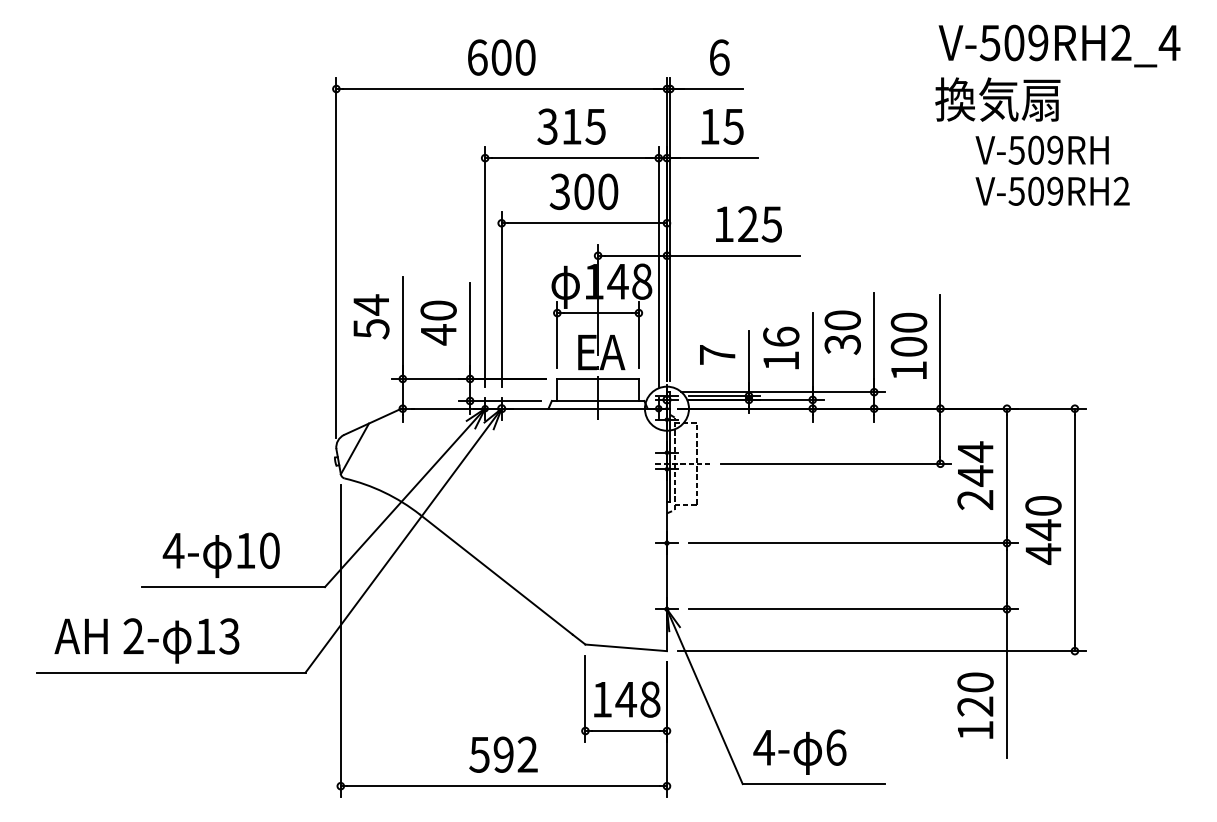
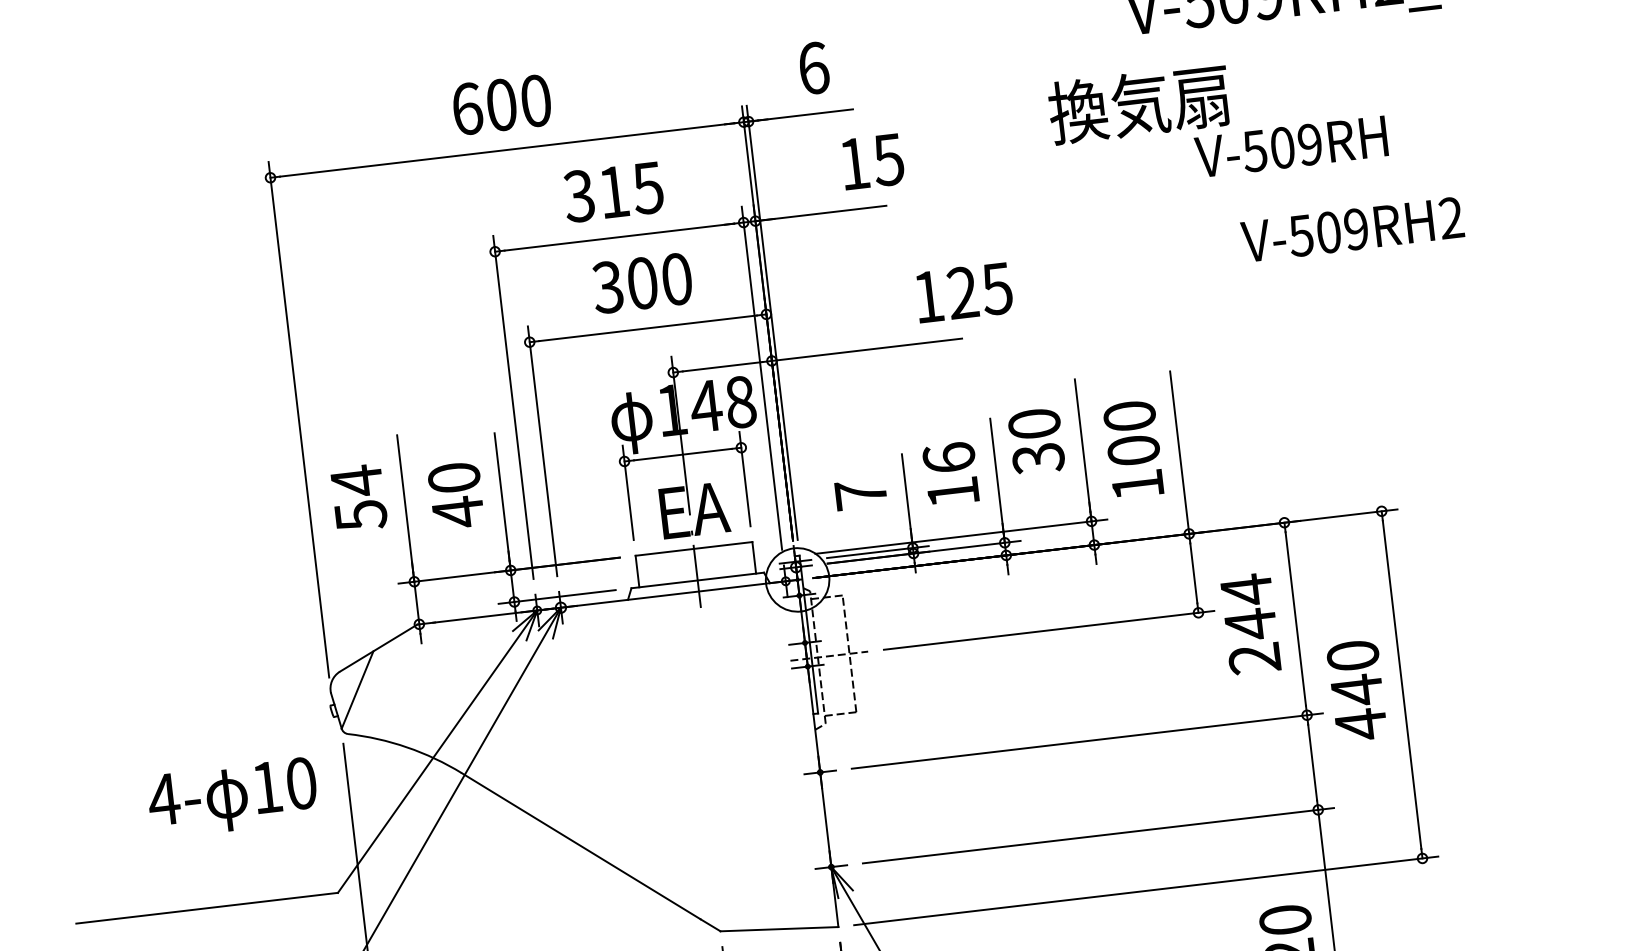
text: (997, 99) -> (1138, 104), moved
text: (722, 126) -> (872, 161), moved
text: (1052, 190) -> (1352, 228), moved
text: (748, 224) -> (963, 293), moved
text: (220, 554) -> (231, 797), moved

